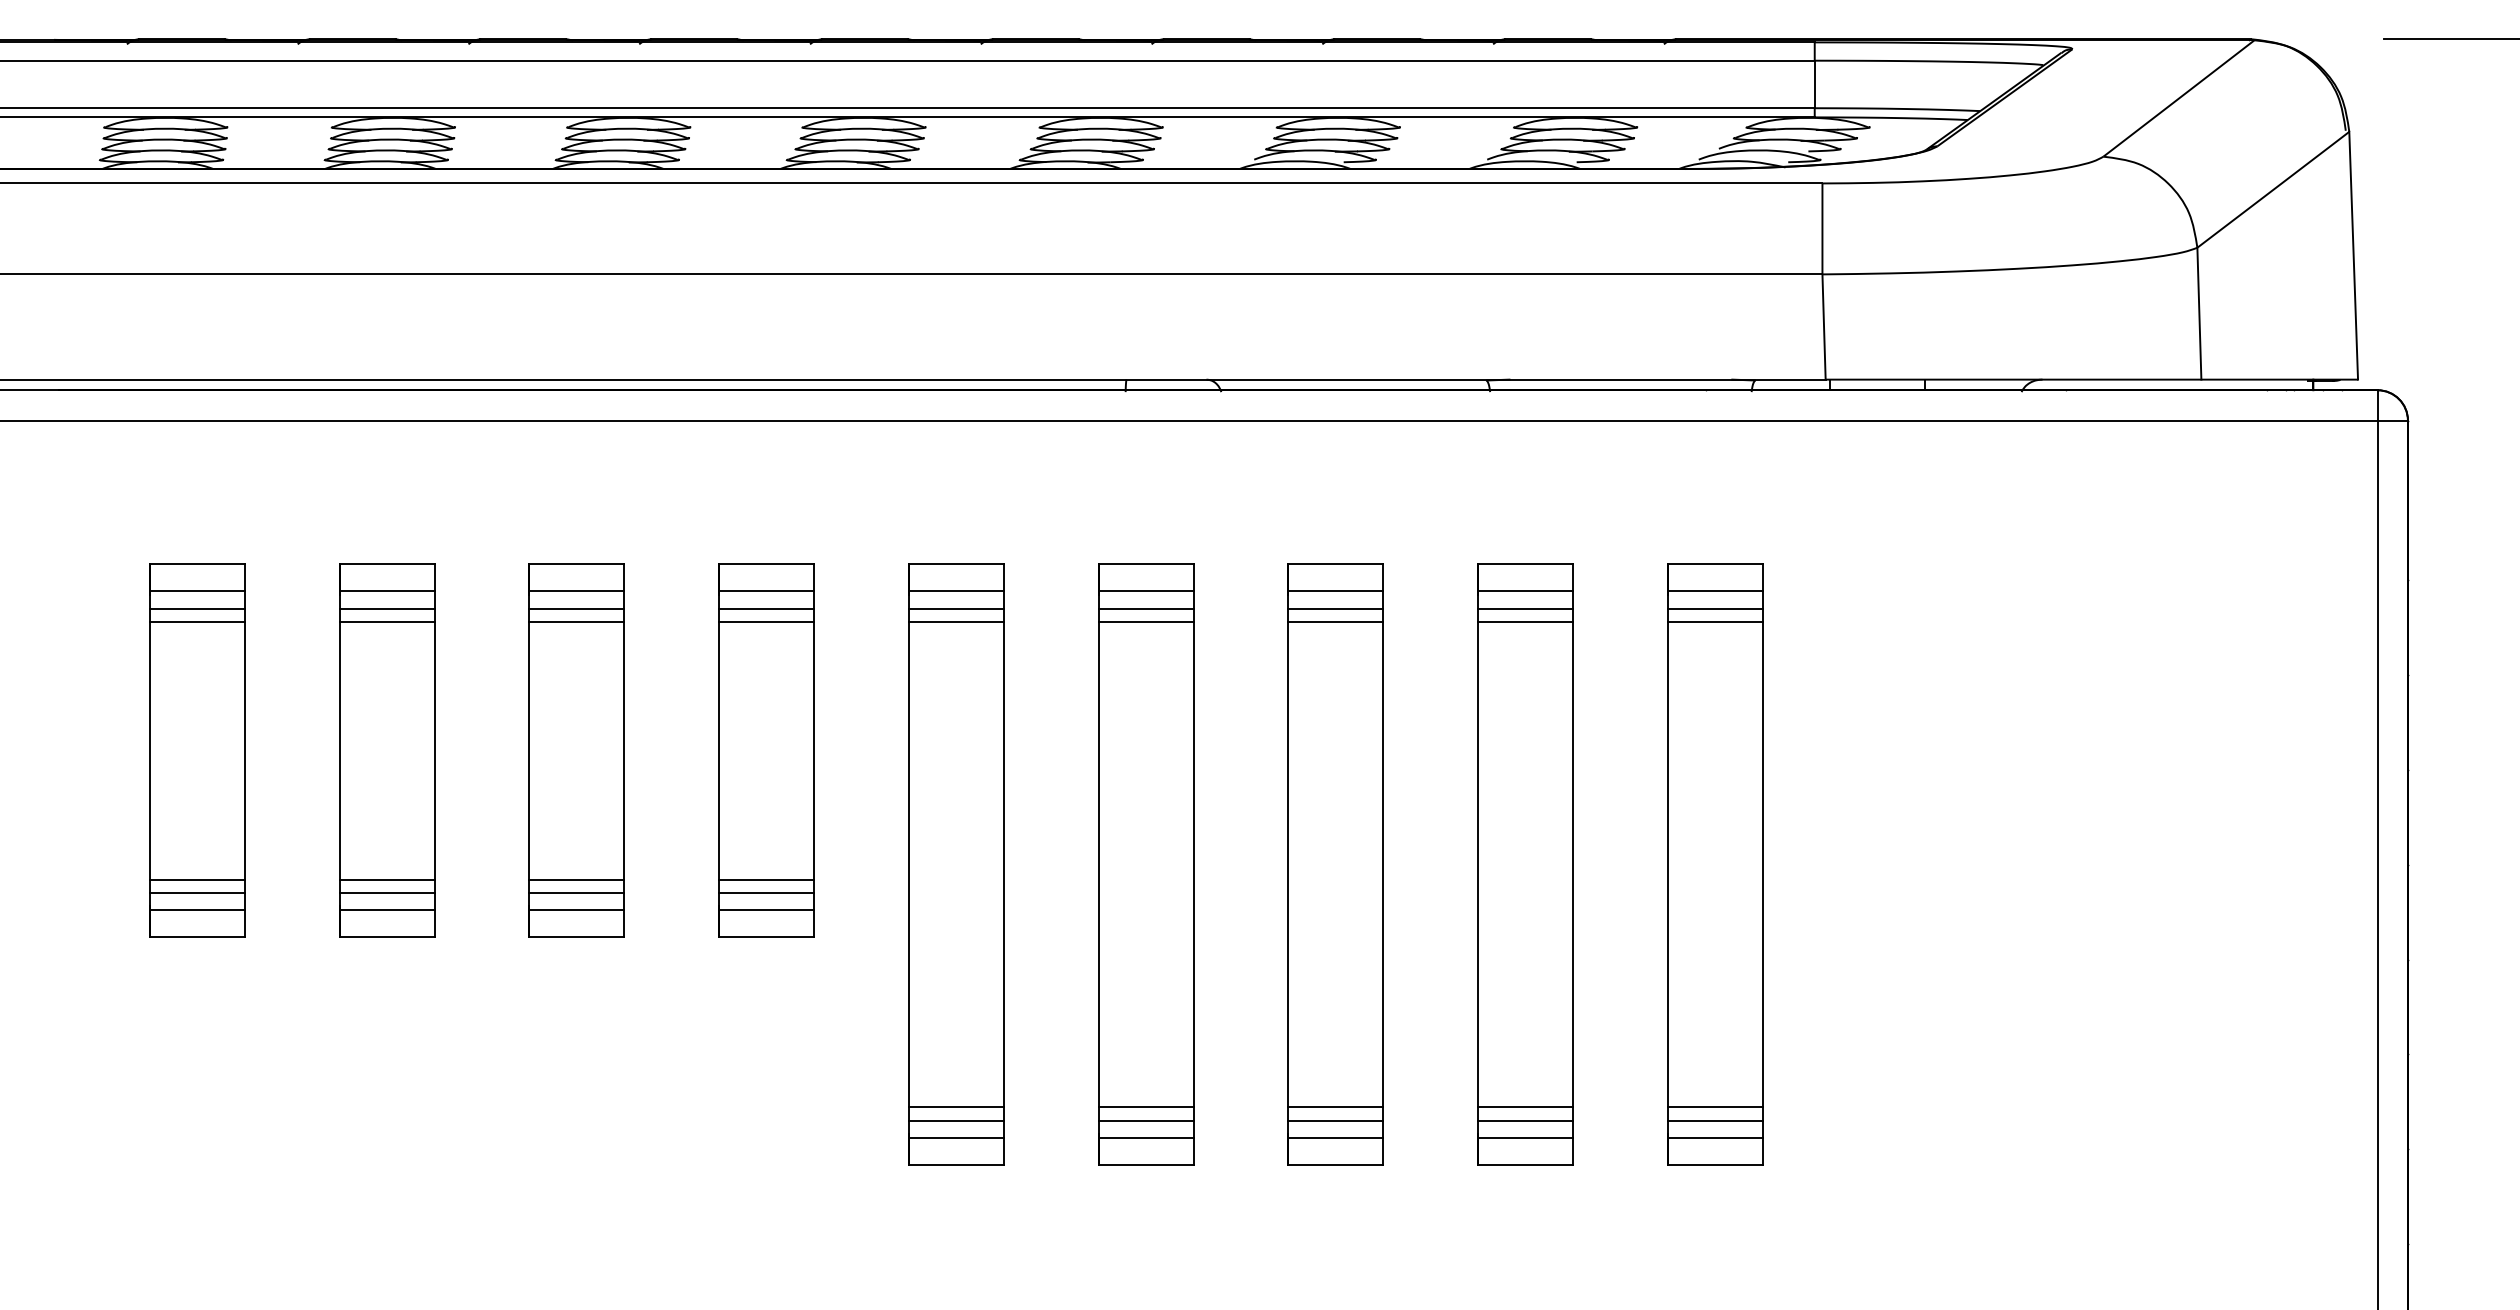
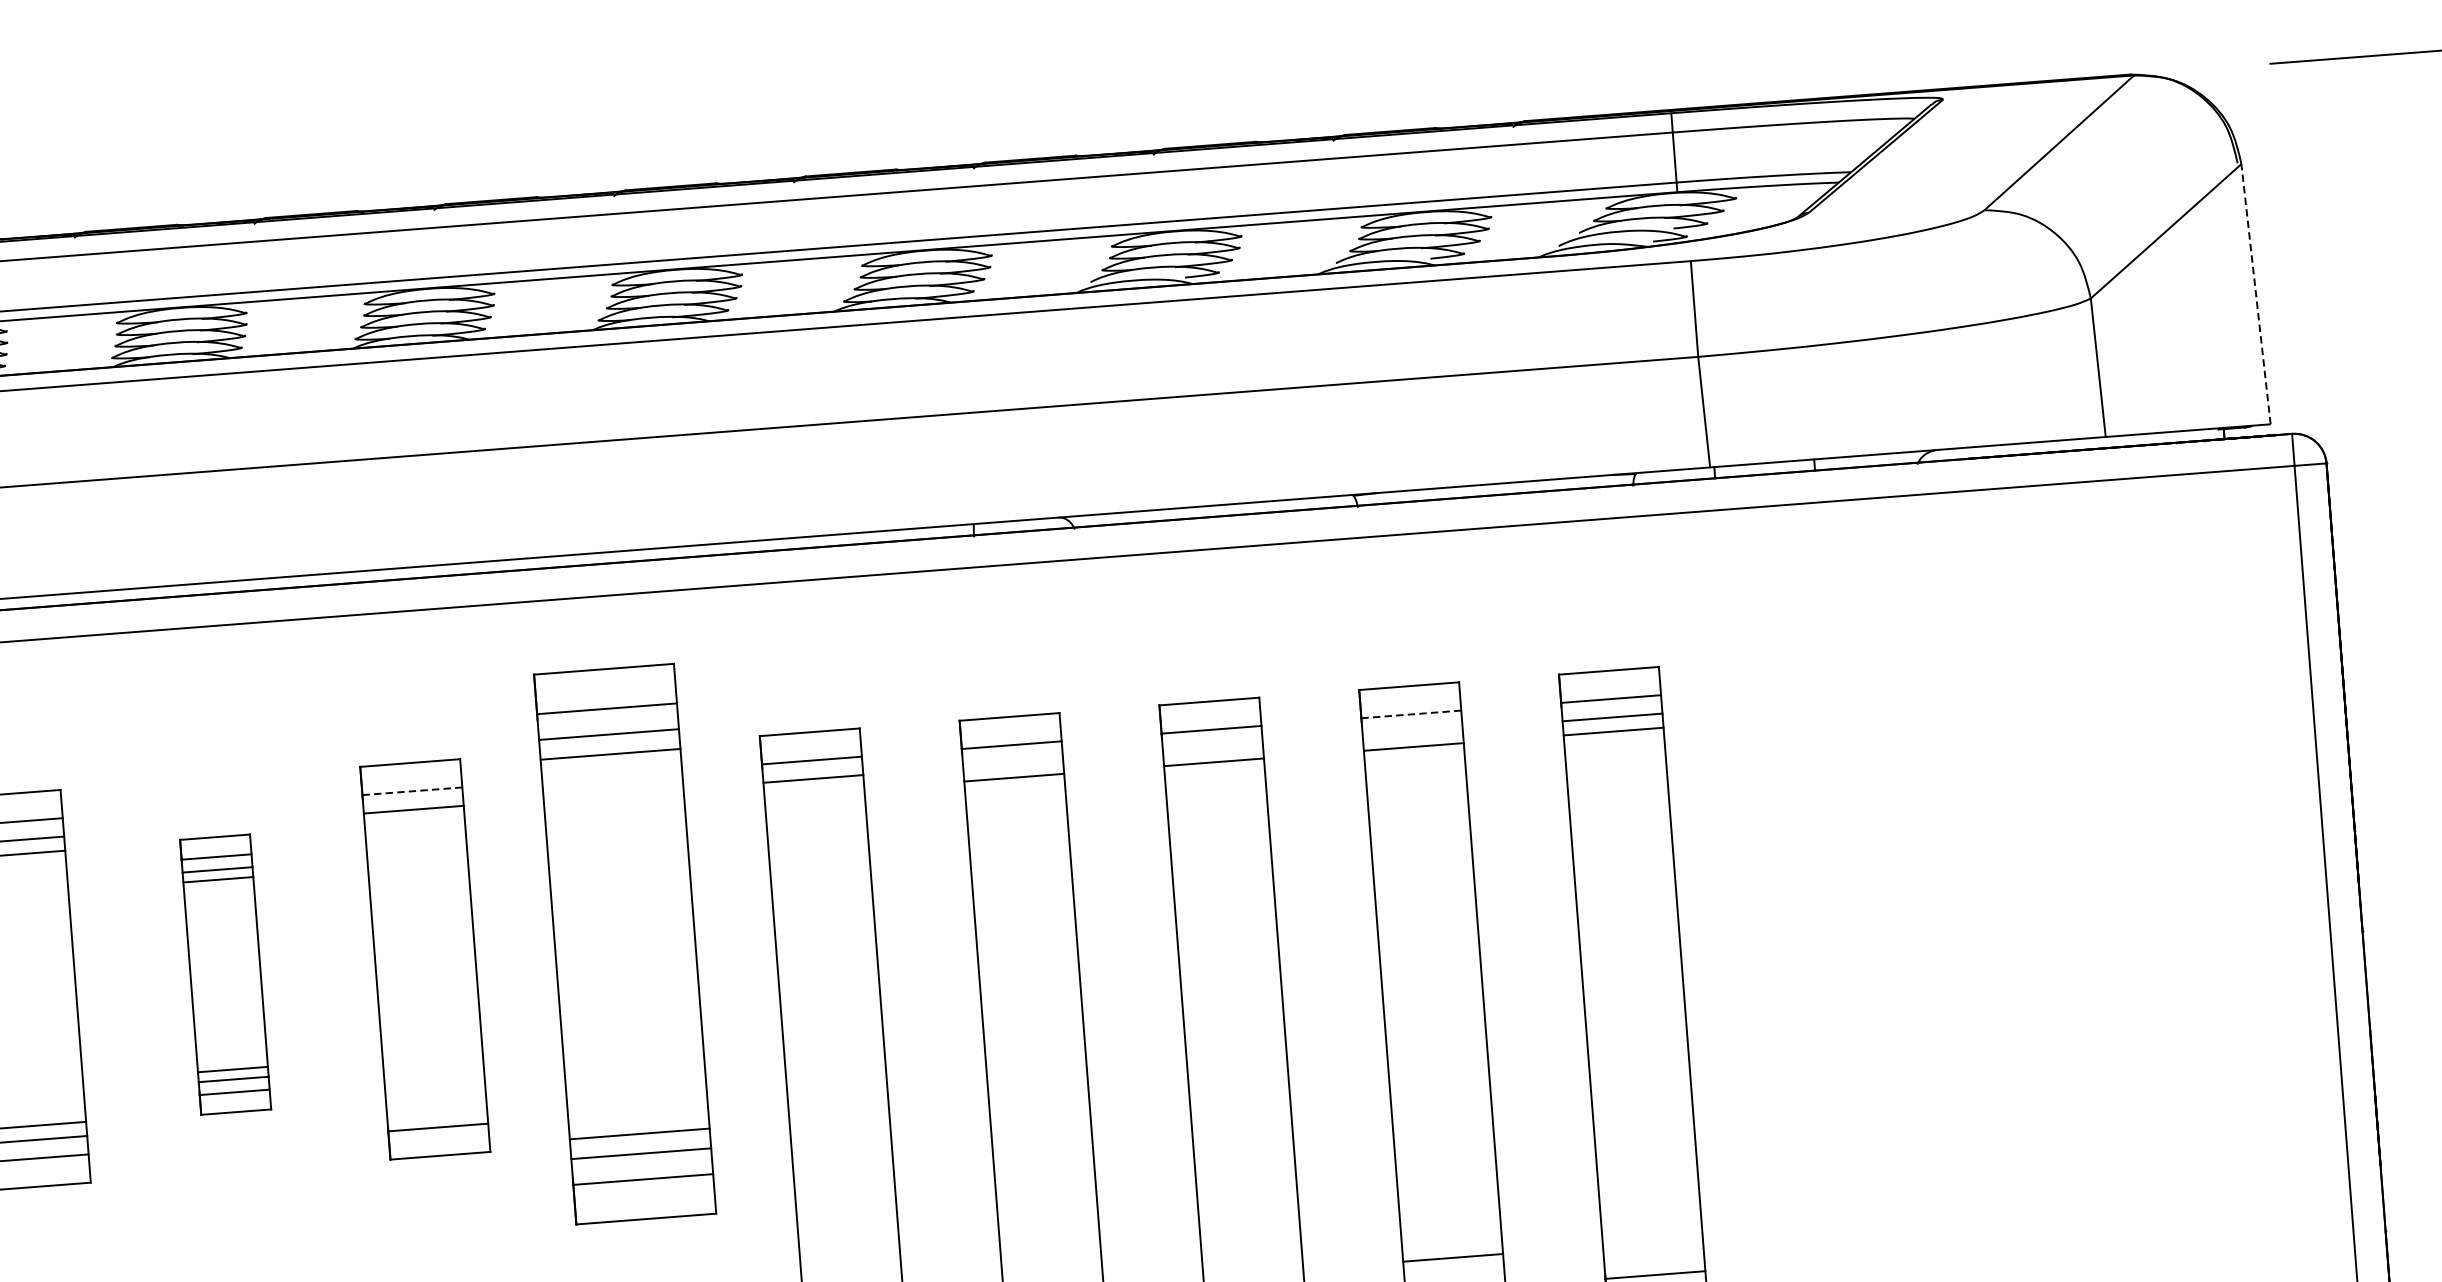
line: (2353, 255) -> (2255, 293), solid -> dashed
line: (577, 591) -> (413, 791), solid -> dashed
line: (1526, 591) -> (1412, 714), solid -> dashed
line: (1145, 608) -> (1012, 763), removed
line: (1335, 608) -> (1212, 748), removed
line: (1525, 608) -> (1412, 732), removed
line: (576, 622) -> (414, 824), removed
line: (955, 622) -> (813, 793), removed
part: (387, 750) -> (225, 974), size x0.7
part: (766, 750) -> (625, 943), size x1.4
line: (576, 879) -> (435, 1094), removed
line: (576, 892) -> (436, 1108), removed
line: (1335, 1107) -> (1253, 1273), removed
line: (1714, 1107) -> (1652, 1242), removed
line: (1525, 1120) -> (1454, 1271), removed
line: (1714, 1120) -> (1653, 1256), removed

